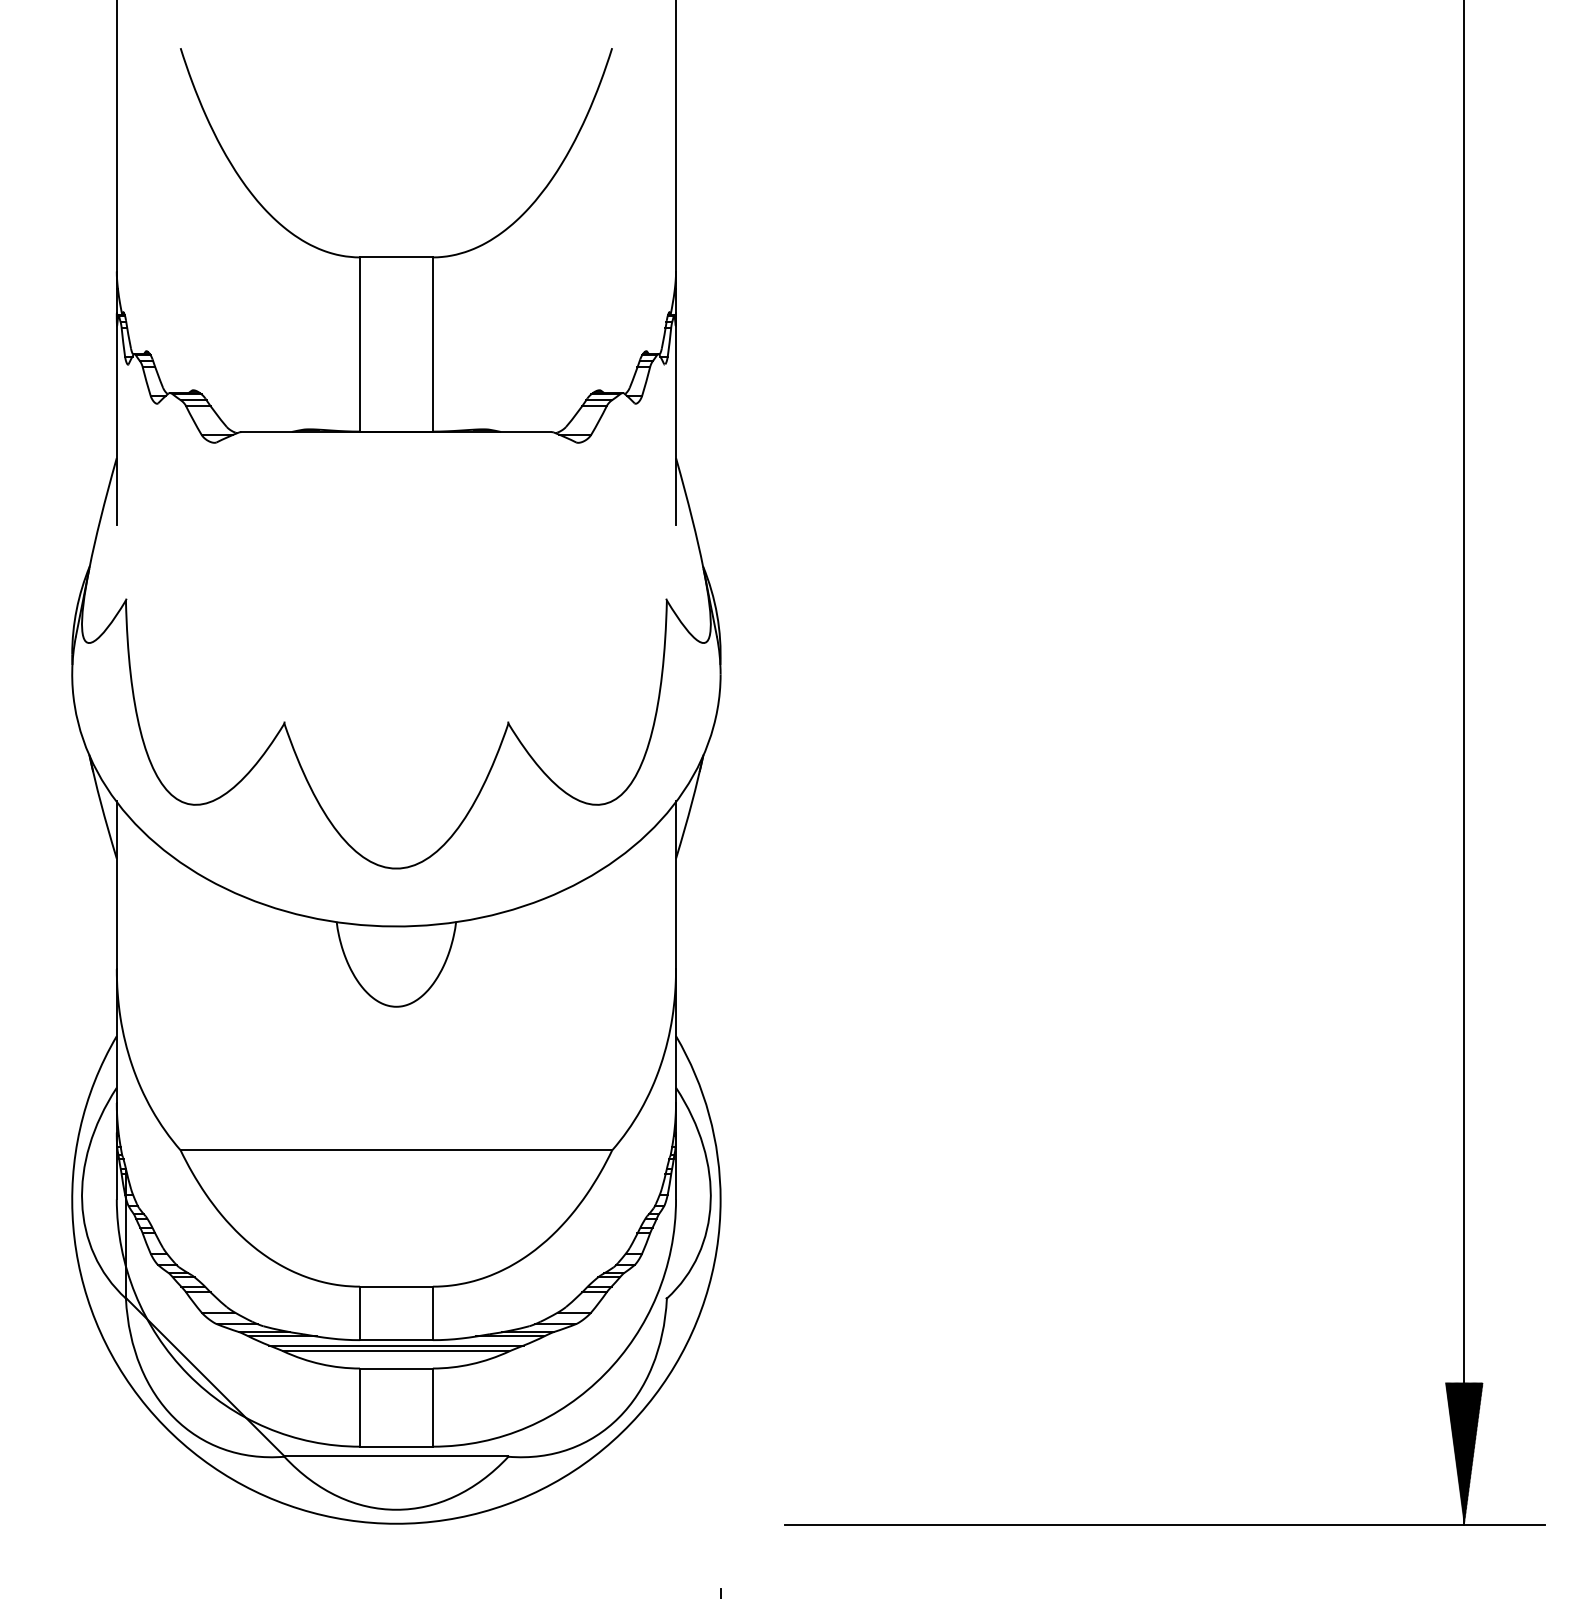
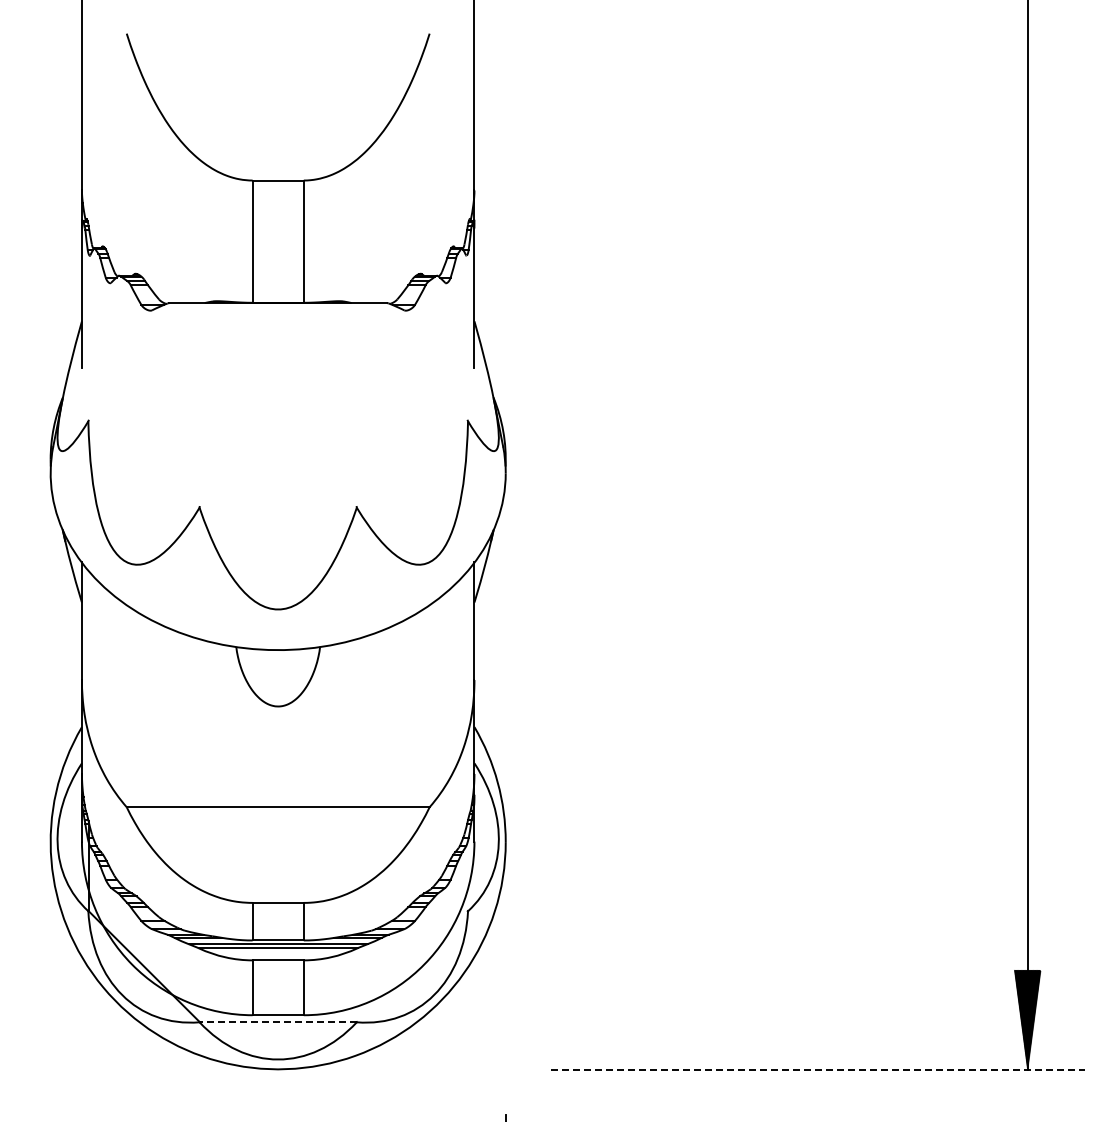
line: (396, 1457) -> (278, 1022), solid -> dashed
line: (1164, 1525) -> (817, 1070), solid -> dashed

